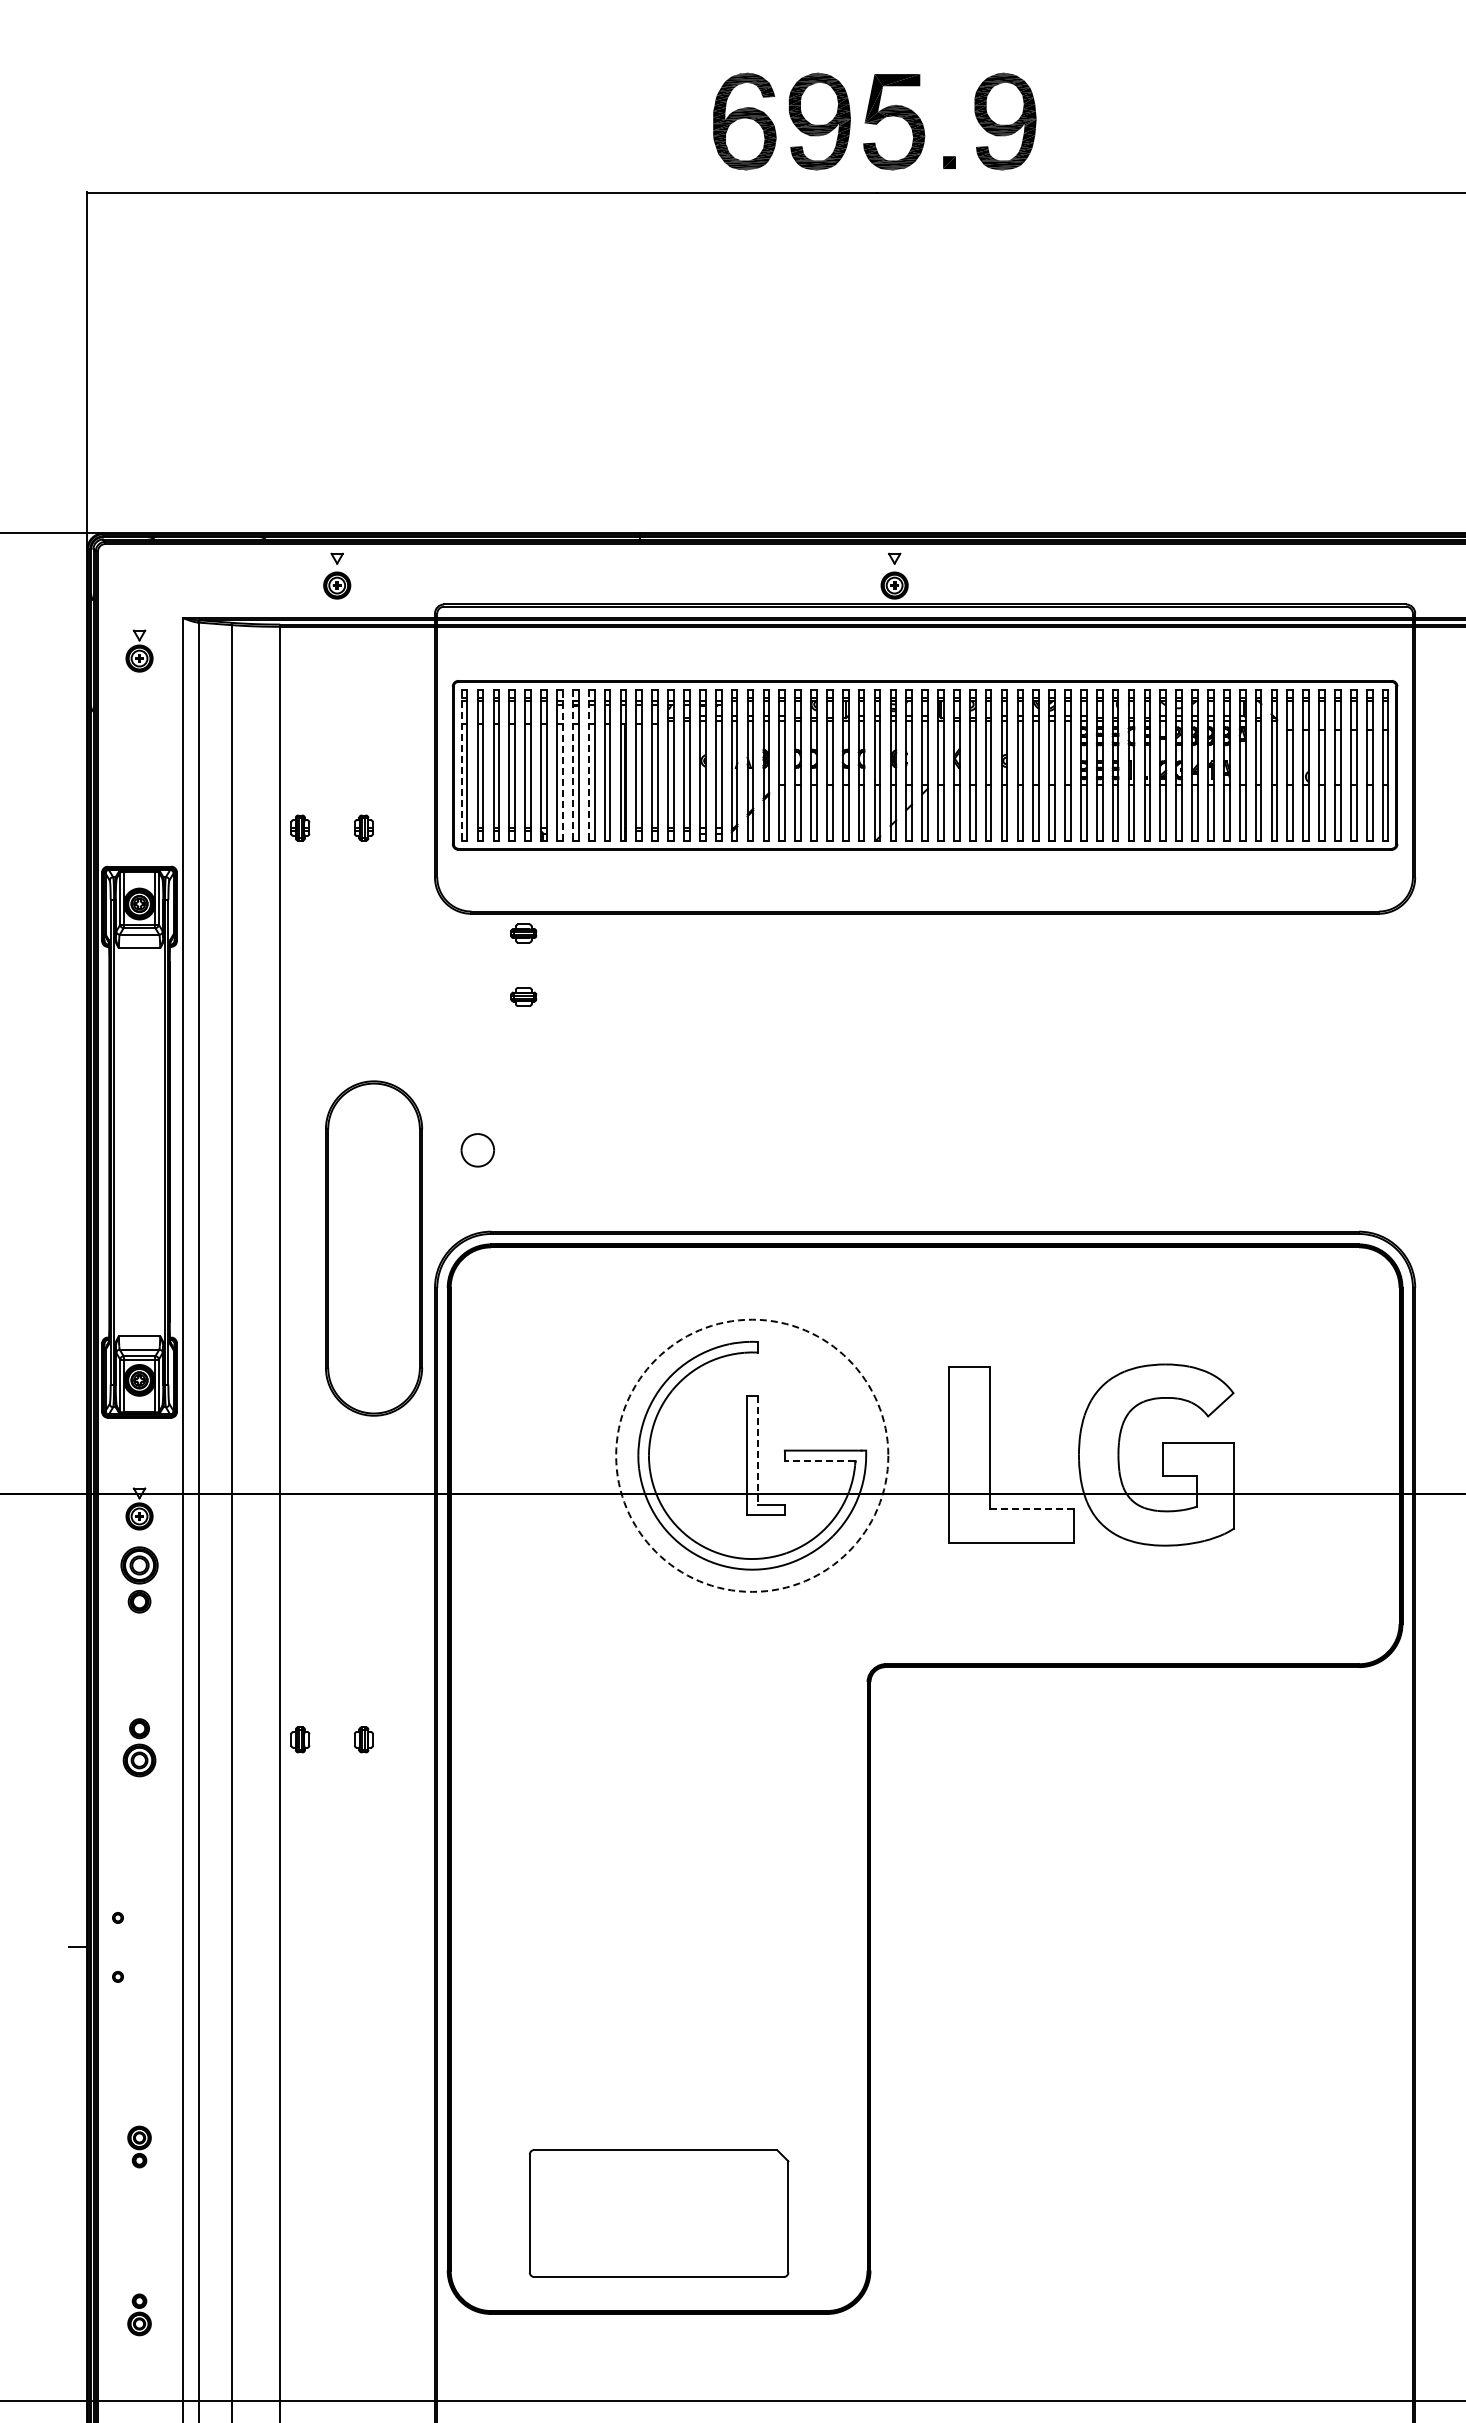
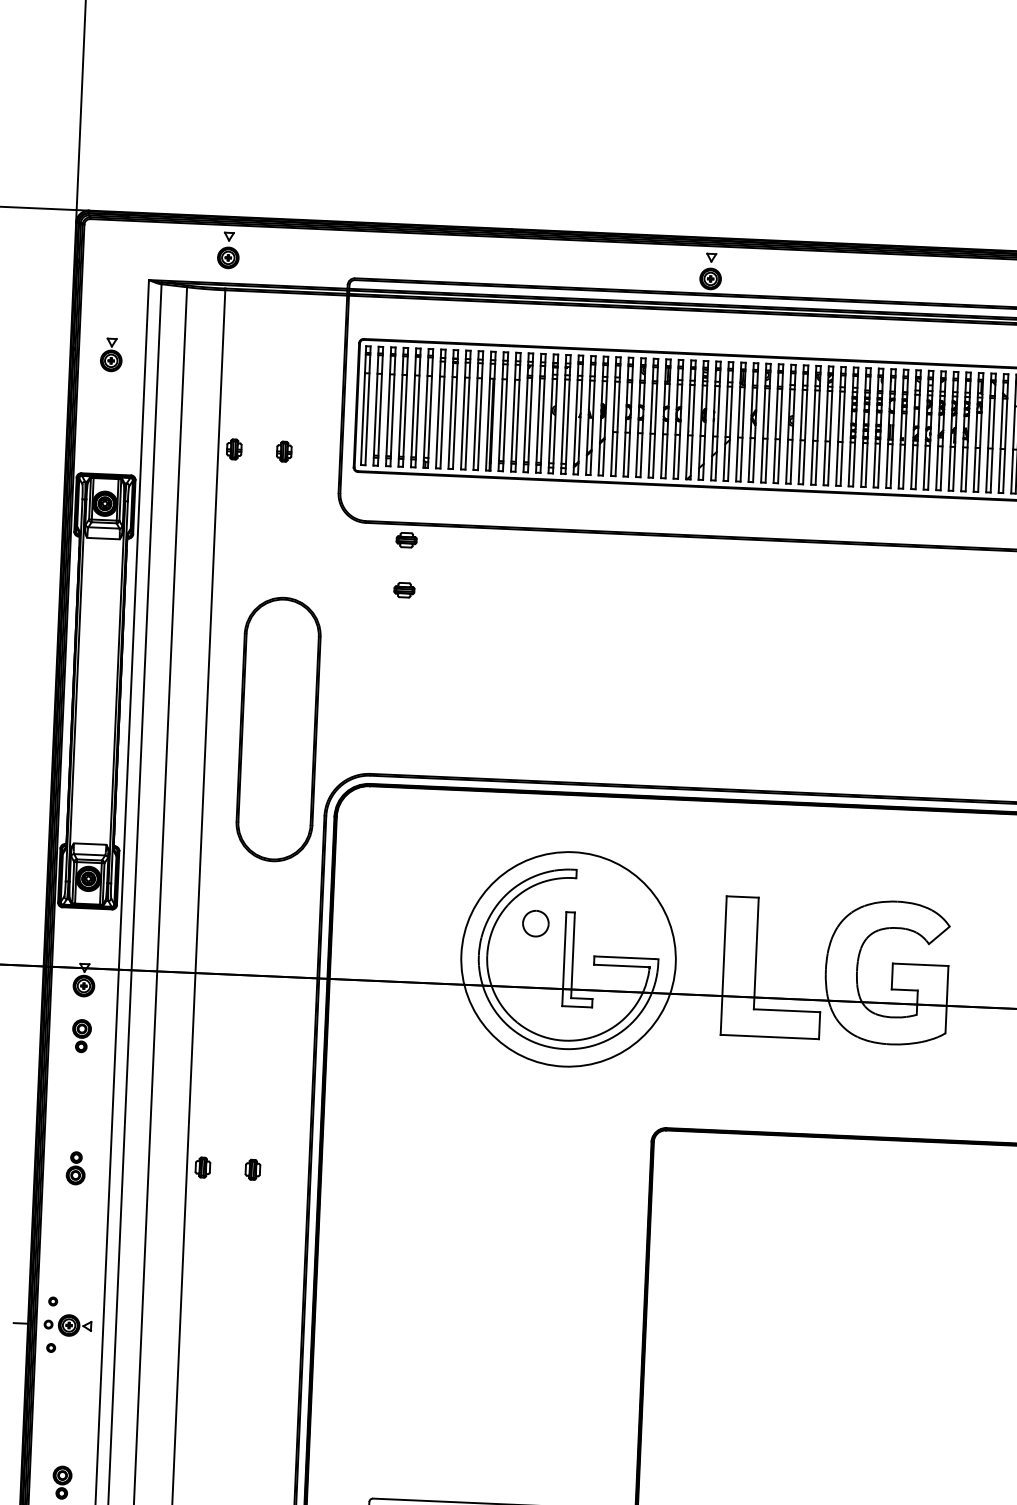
part: (337, 575) -> (228, 249), moved
part: (139, 650) -> (111, 354), moved
line: (562, 764) -> (442, 408), dashed -> solid
line: (461, 765) -> (363, 405), dashed -> solid
line: (572, 765) -> (450, 409), dashed -> solid
line: (588, 765) -> (463, 410), dashed -> solid
part: (477, 1150) -> (535, 923), moved
part: (374, 1248) -> (278, 729), moved
line: (757, 1450) -> (572, 955), dashed -> solid
circle: (752, 1455) -> (568, 959), dashed -> solid
line: (819, 1461) -> (621, 966), dashed -> solid
line: (1031, 1508) -> (786, 1010), dashed -> solid
part: (139, 1579) -> (81, 1035), size x0.62
part: (139, 1747) -> (75, 1168), size x0.71
part: (137, 1947) -> (67, 1325), added

